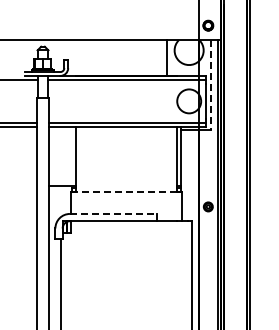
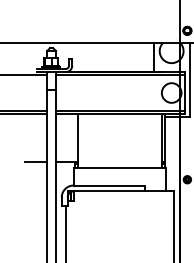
line: (210, 85) -> (189, 79), dashed -> solid
line: (23, 185) -> (35, 162), added
line: (126, 192) -> (120, 167), dashed -> solid
line: (113, 213) -> (109, 185), dashed -> solid

